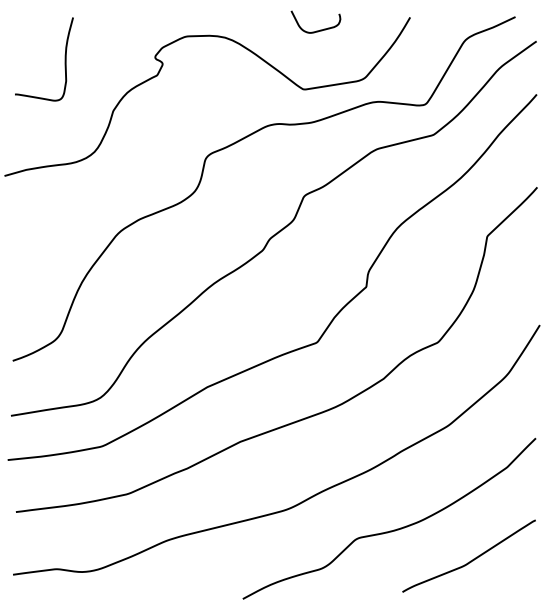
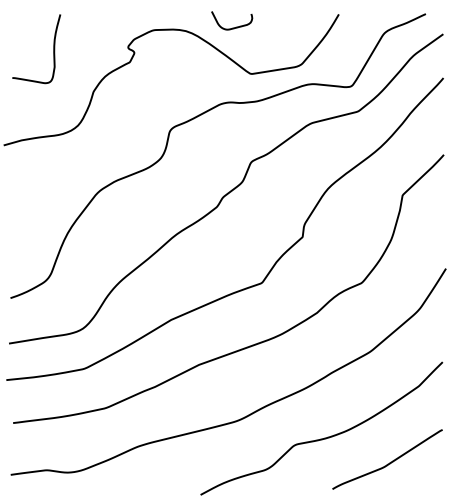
curve: (316, 30) -> (232, 27), moved

